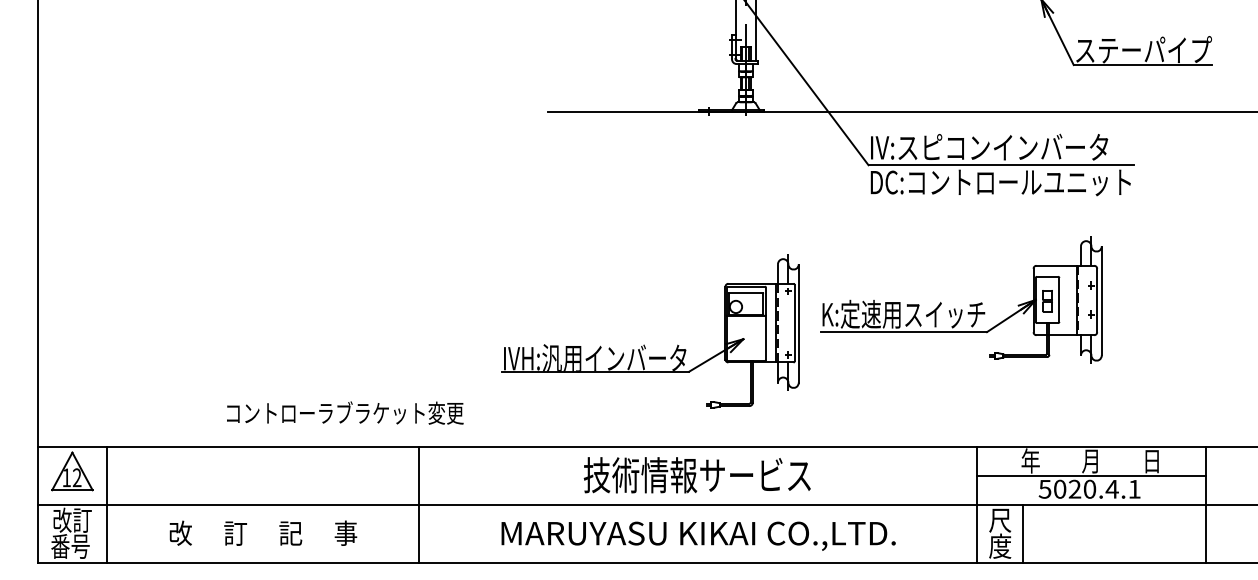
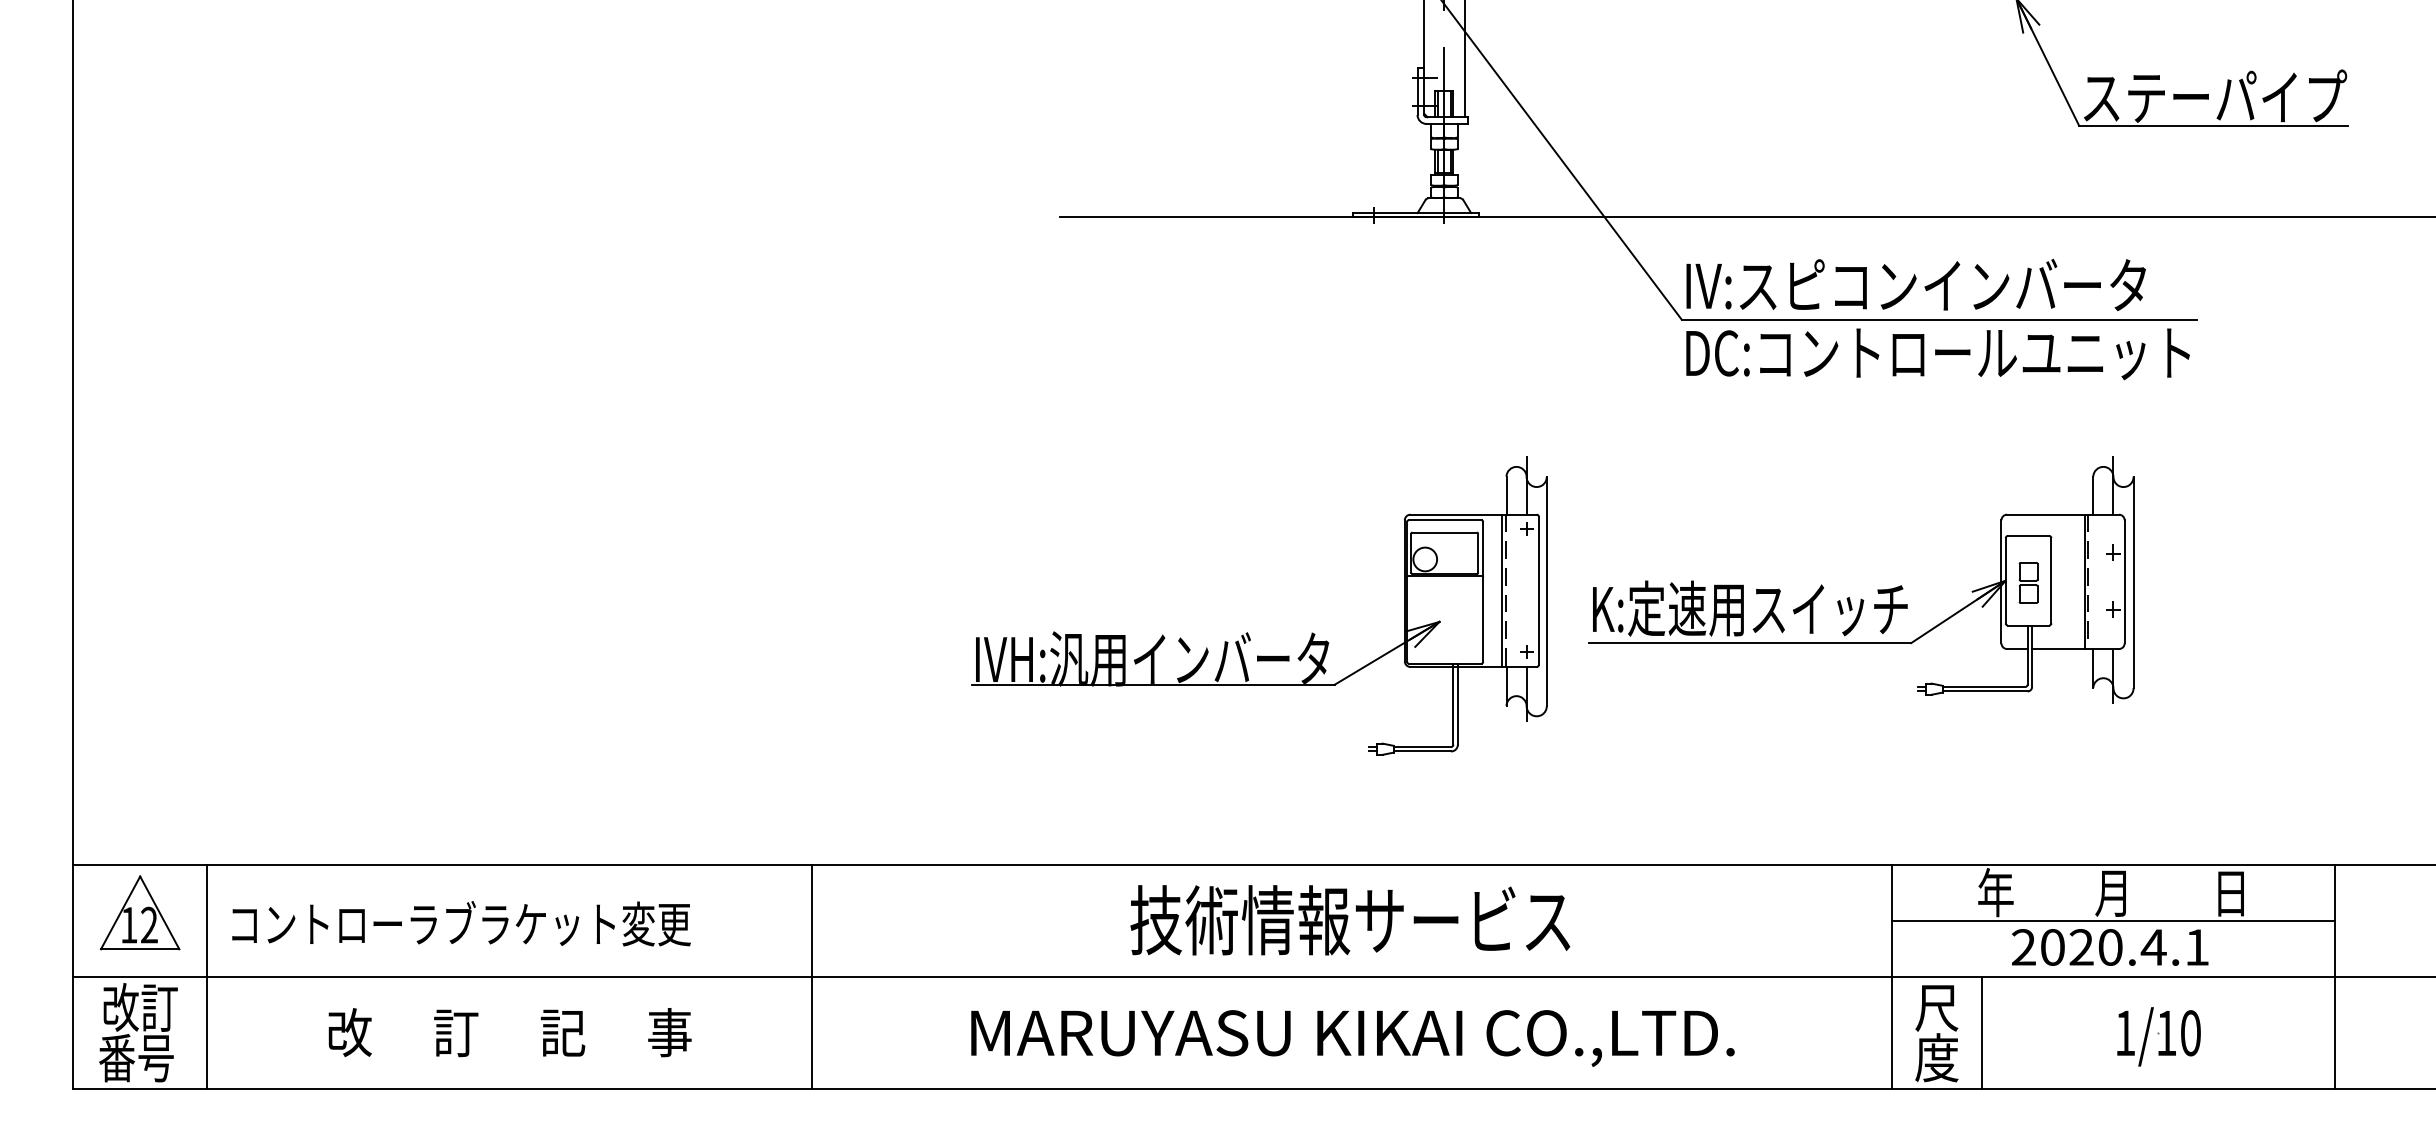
part: (644, 344) -> (1248, 632), moved
text: (345, 412) -> (461, 922), moved
text: (1044, 488) -> (2022, 945), 5020.4.1 -> 2020.4.1
part: (1114, 535) -> (2158, 1036), added

